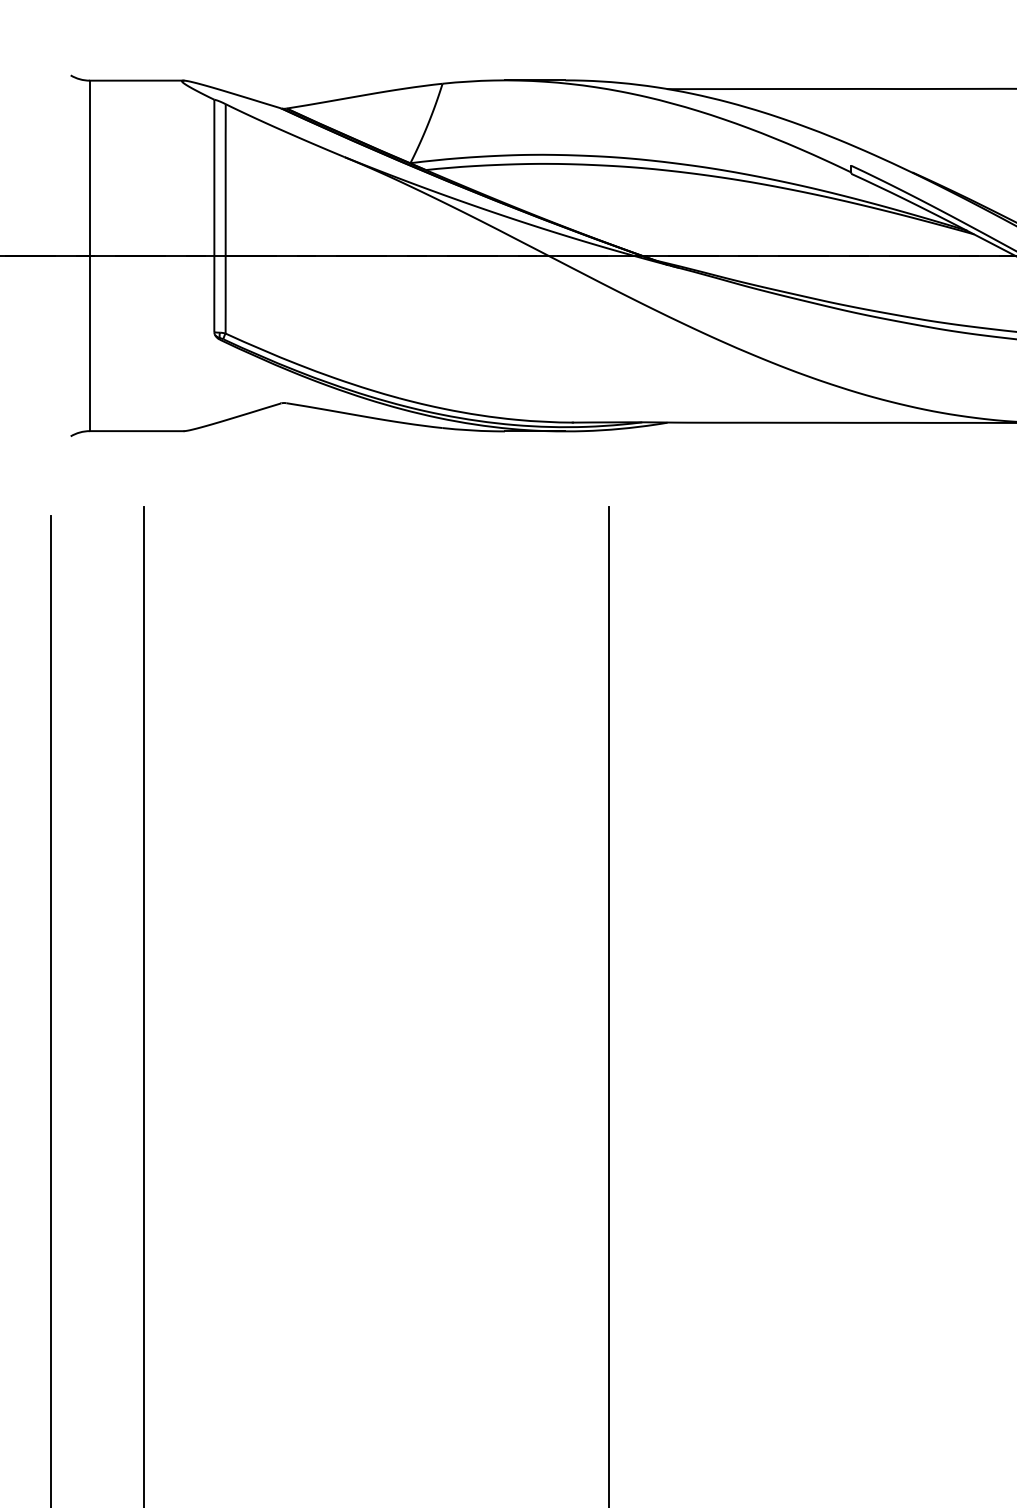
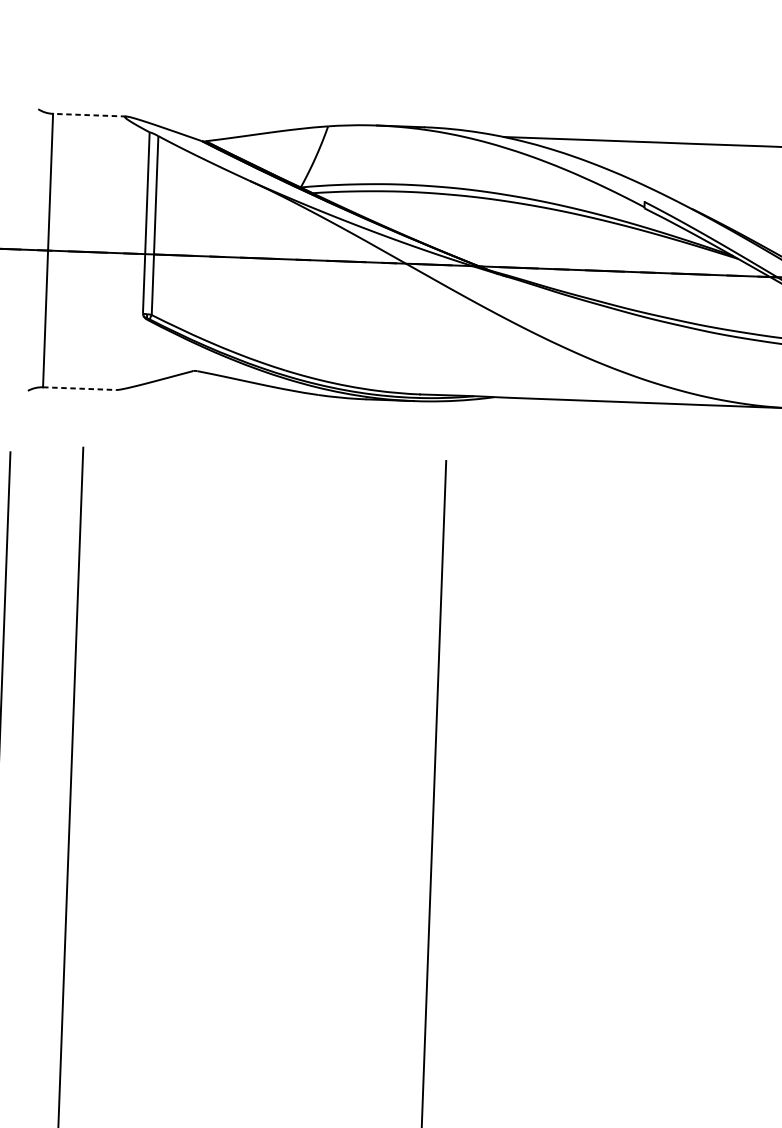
line: (136, 80) -> (89, 115), solid -> dashed
line: (136, 431) -> (79, 388), solid -> dashed

